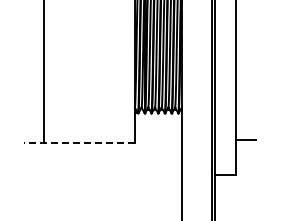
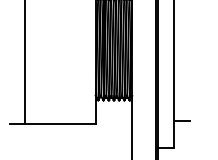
line: (79, 143) -> (52, 123), dashed -> solid

